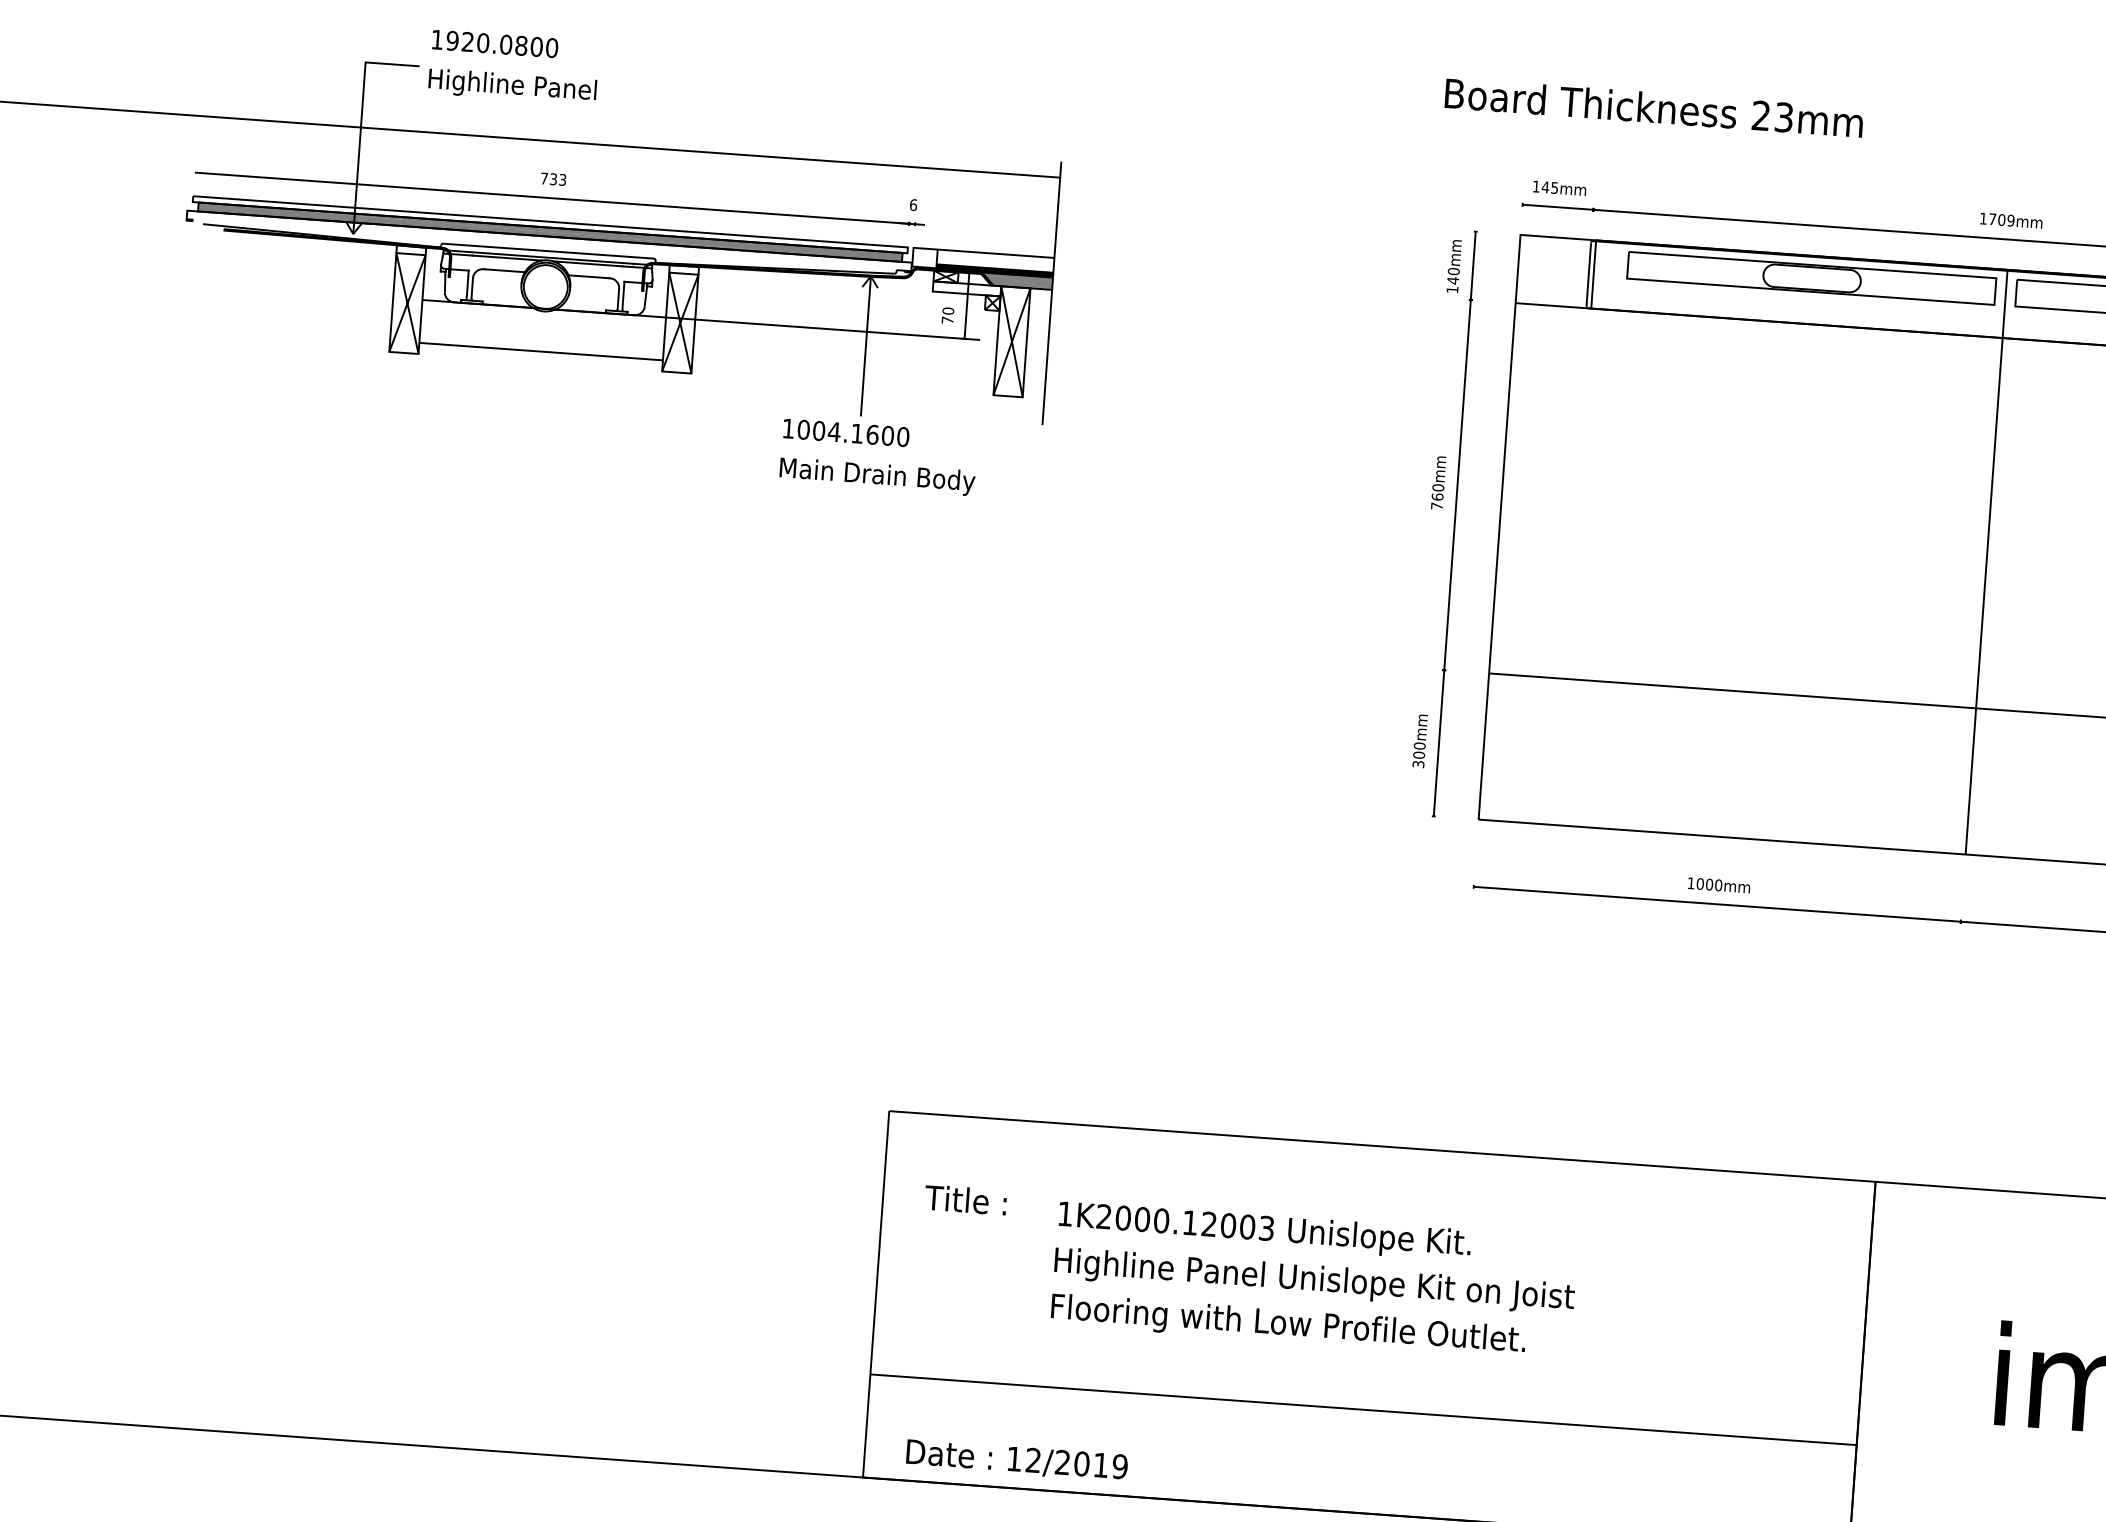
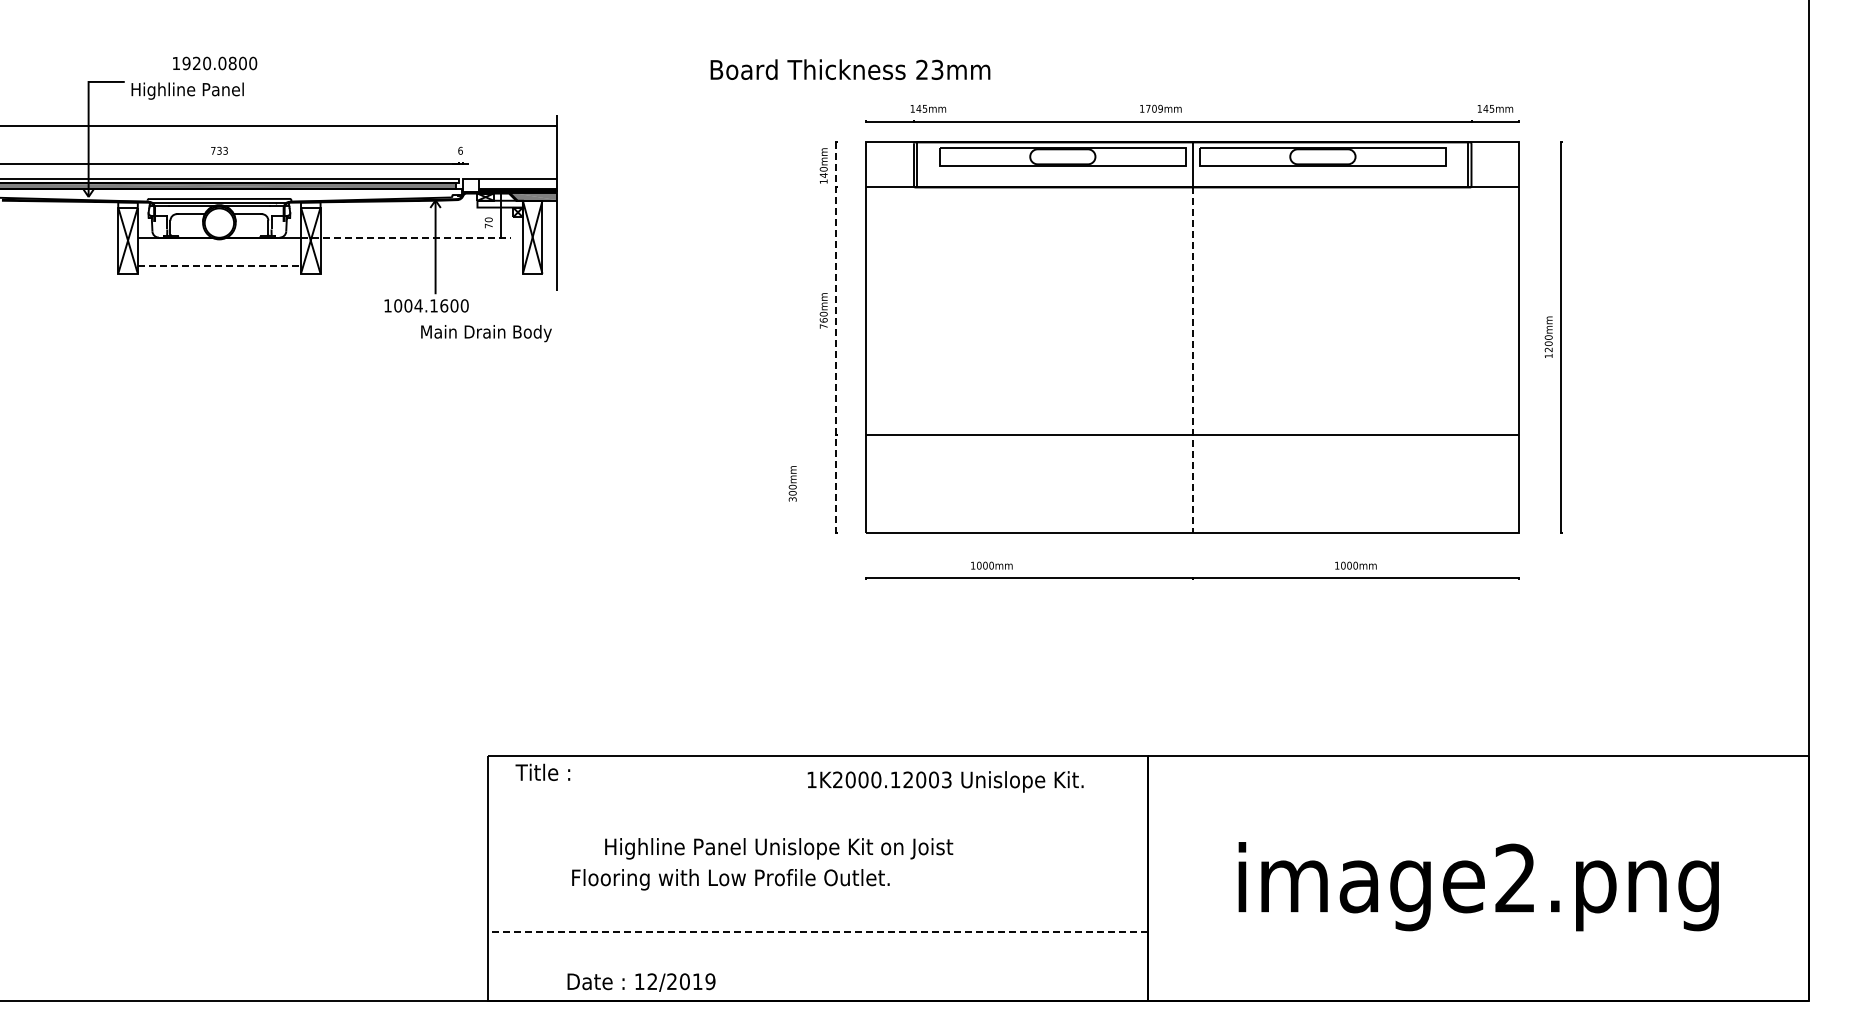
text: (495, 44) -> (215, 63), moved
text: (1654, 107) -> (850, 69), moved
text: (1559, 187) -> (928, 108), moved
text: (2010, 220) -> (1160, 108), moved
line: (823, 328) -> (406, 237), solid -> dashed
line: (541, 351) -> (219, 266), solid -> dashed
text: (877, 476) -> (486, 333), moved
line: (1454, 523) -> (836, 337), solid -> dashed
line: (1983, 596) -> (1192, 360), solid -> dashed
text: (1419, 740) -> (792, 483), moved
text: (1718, 885) -> (991, 565), moved
text: (965, 1198) -> (542, 771), moved
text: (1264, 1230) -> (945, 781), moved
text: (1287, 1325) -> (730, 879), moved
line: (1362, 1410) -> (817, 932), solid -> dashed
text: (1017, 1460) -> (641, 982), moved

